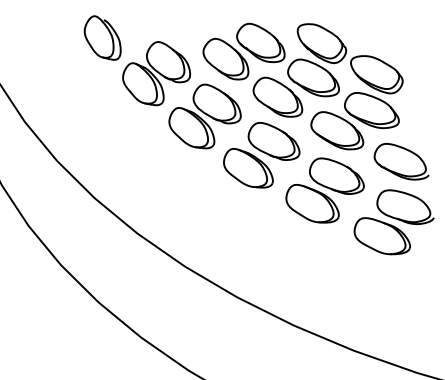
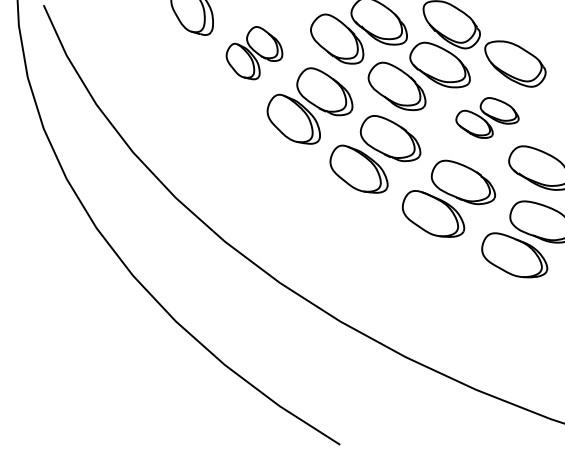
part: (156, 73) -> (254, 52), size x0.7
part: (355, 120) -> (487, 117), size x0.6

